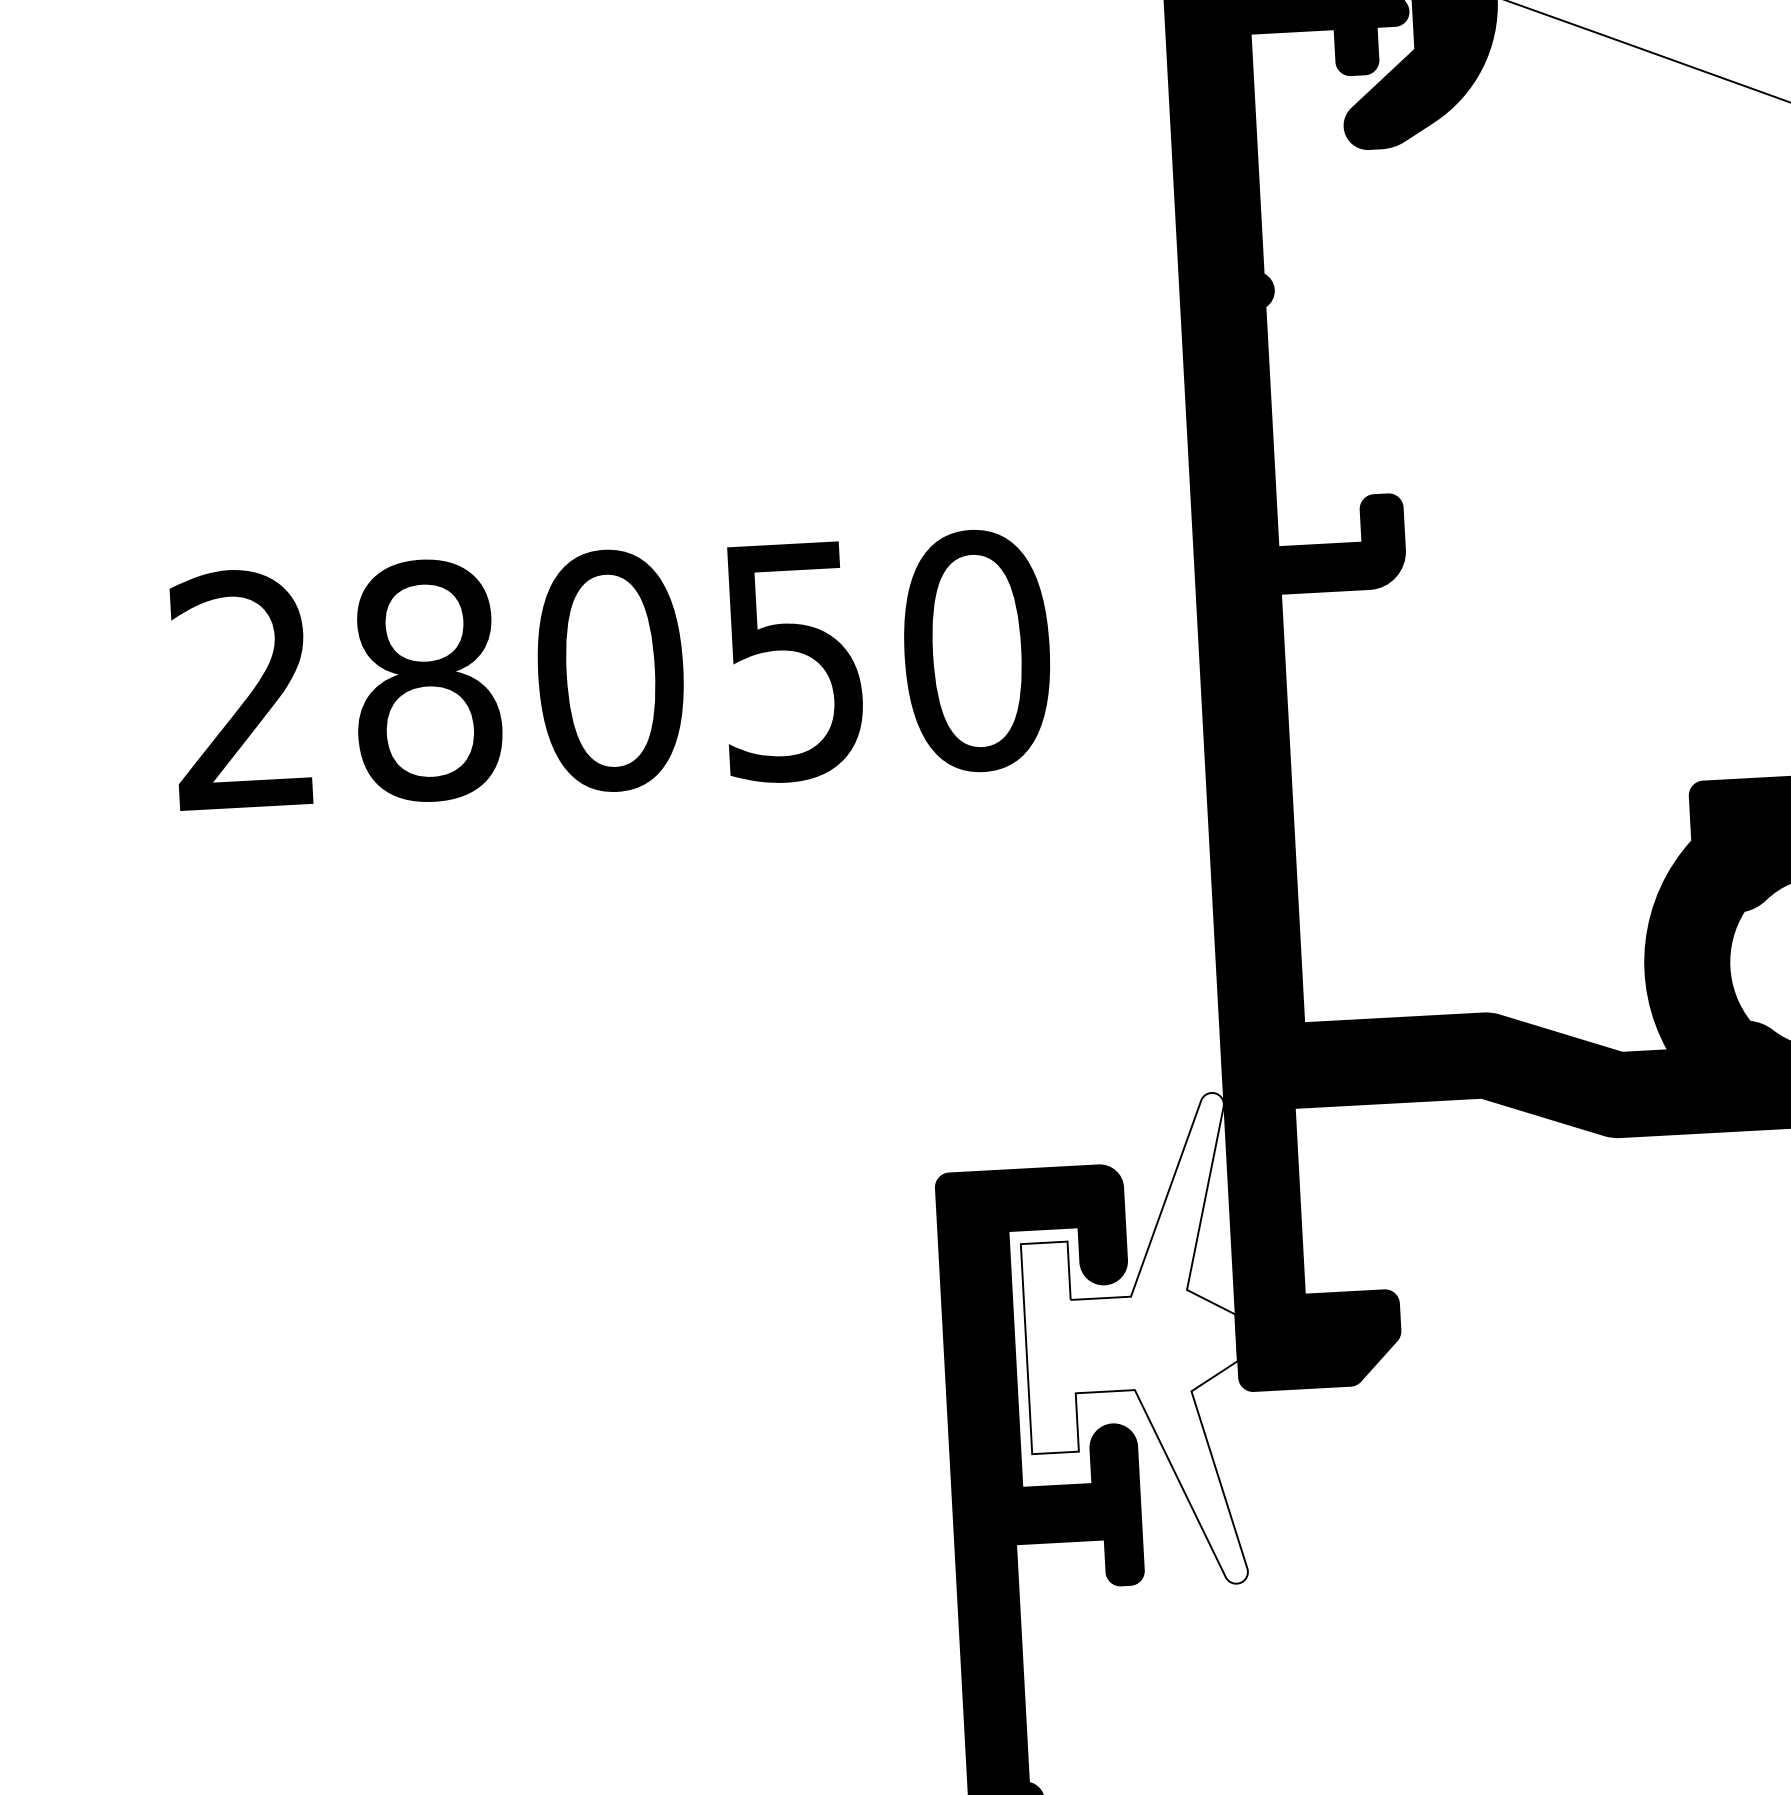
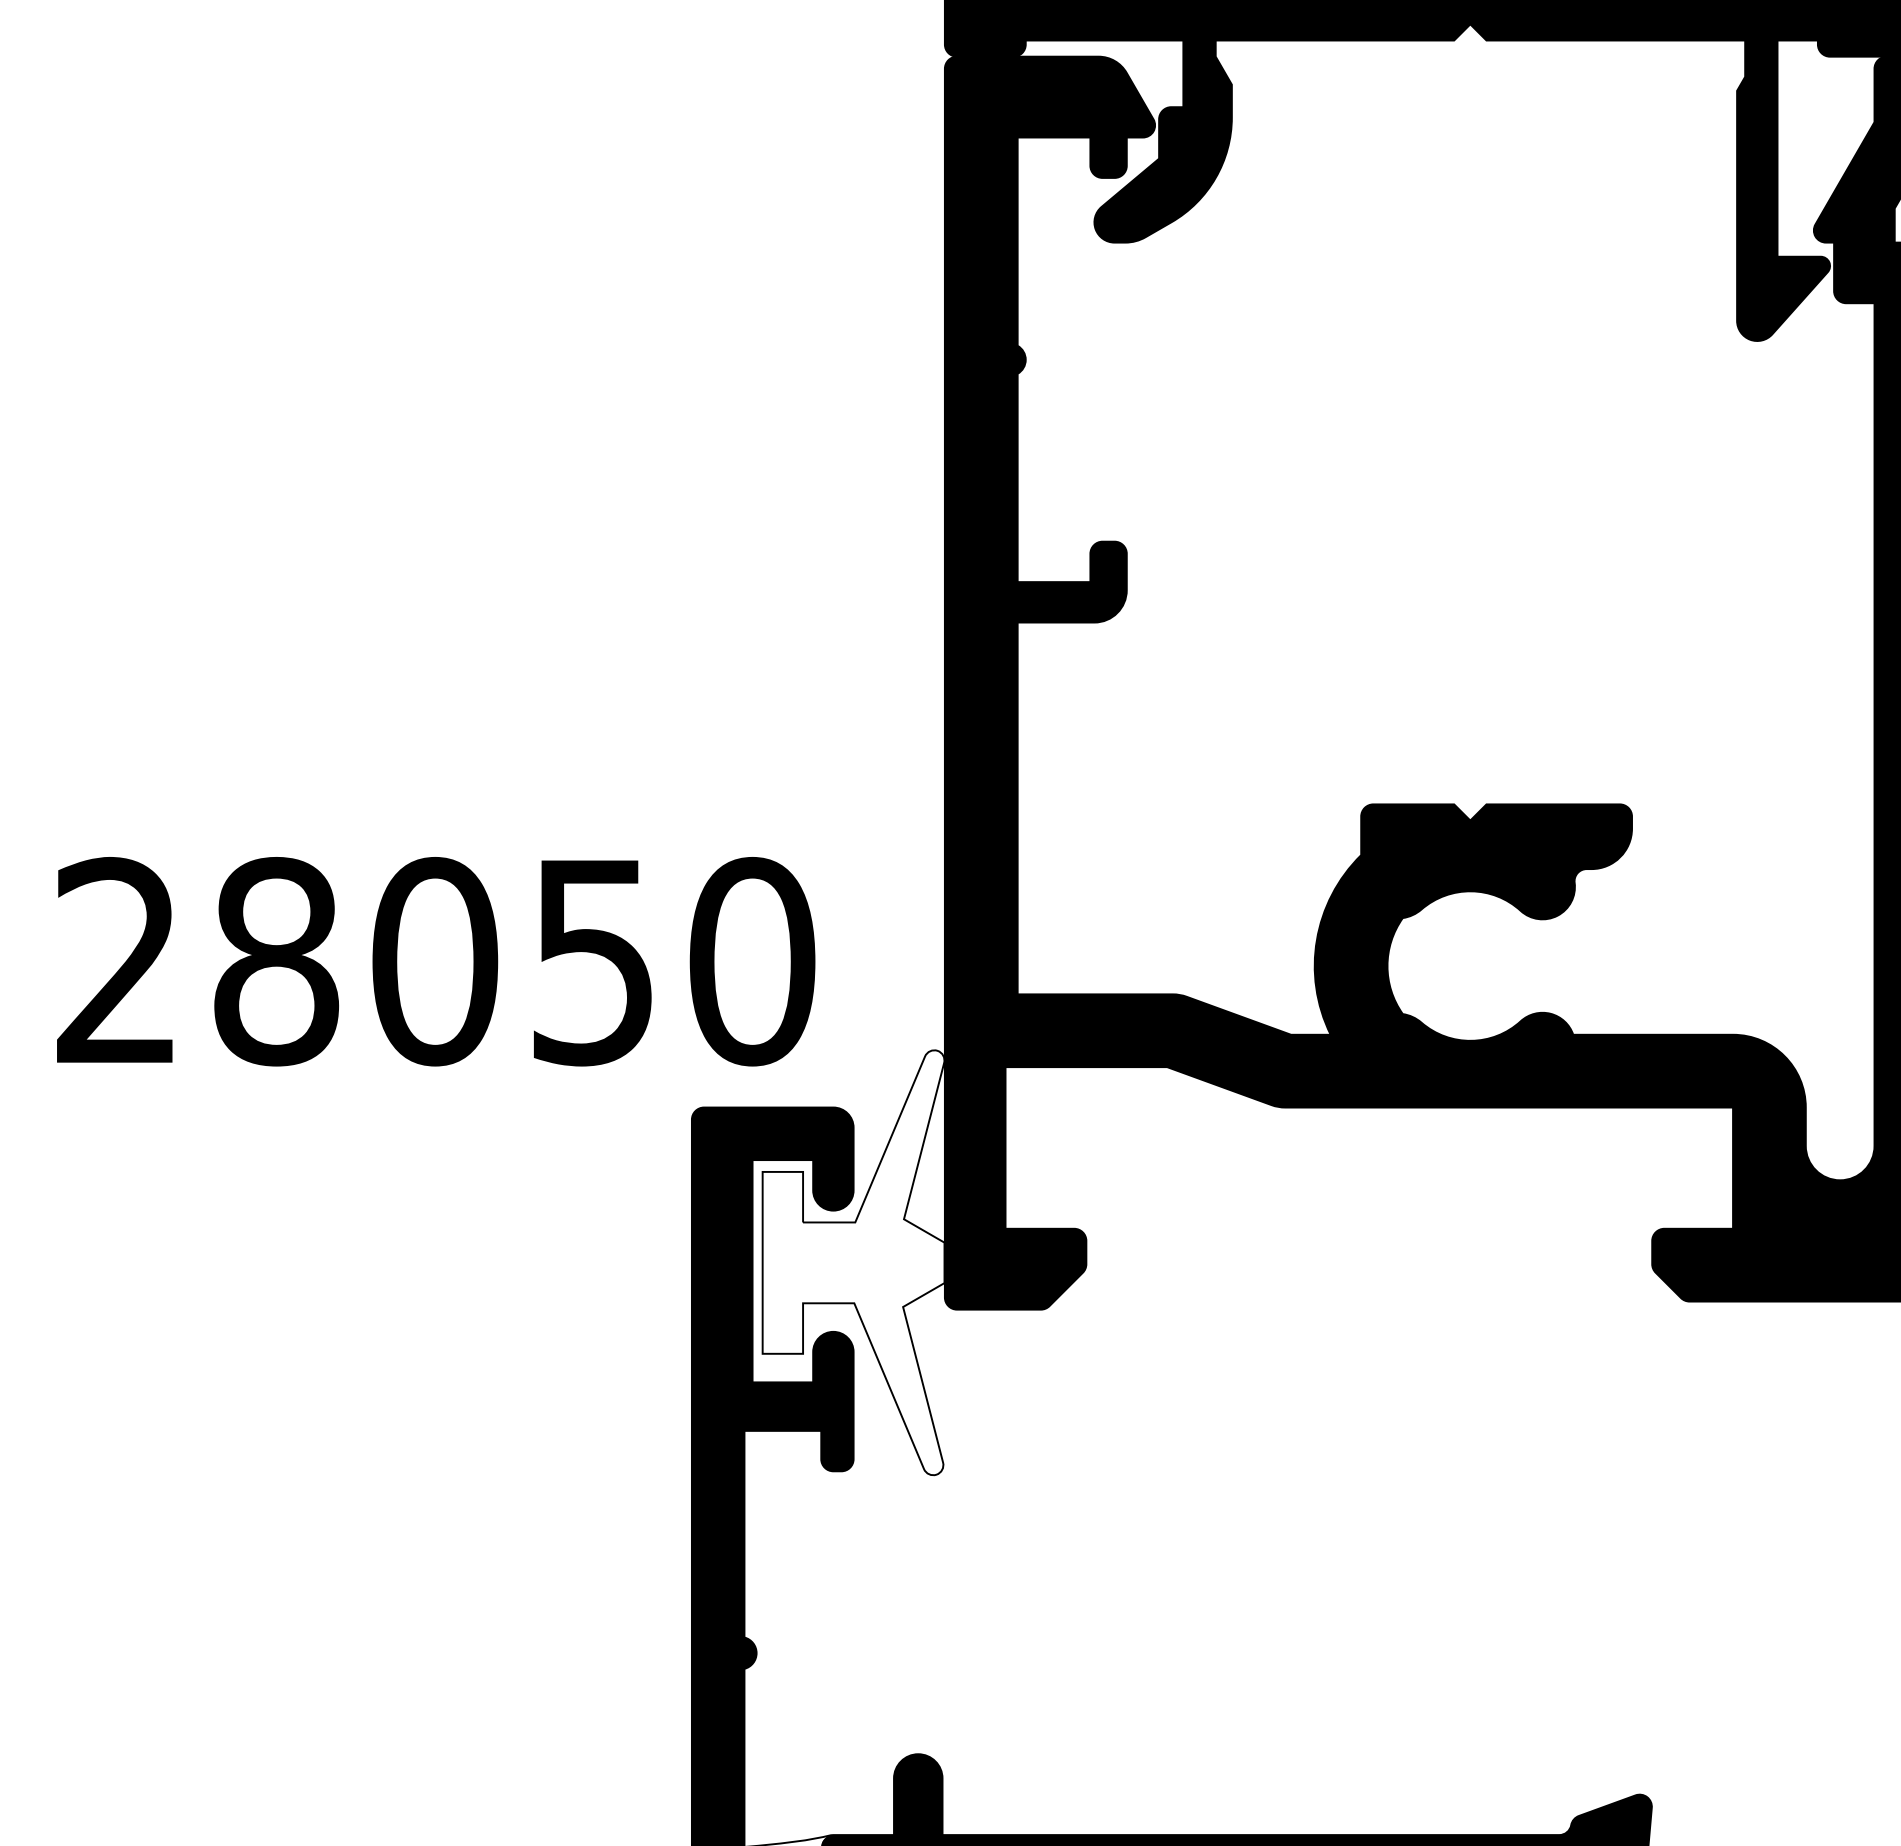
text: (612, 670) -> (436, 961), moved

